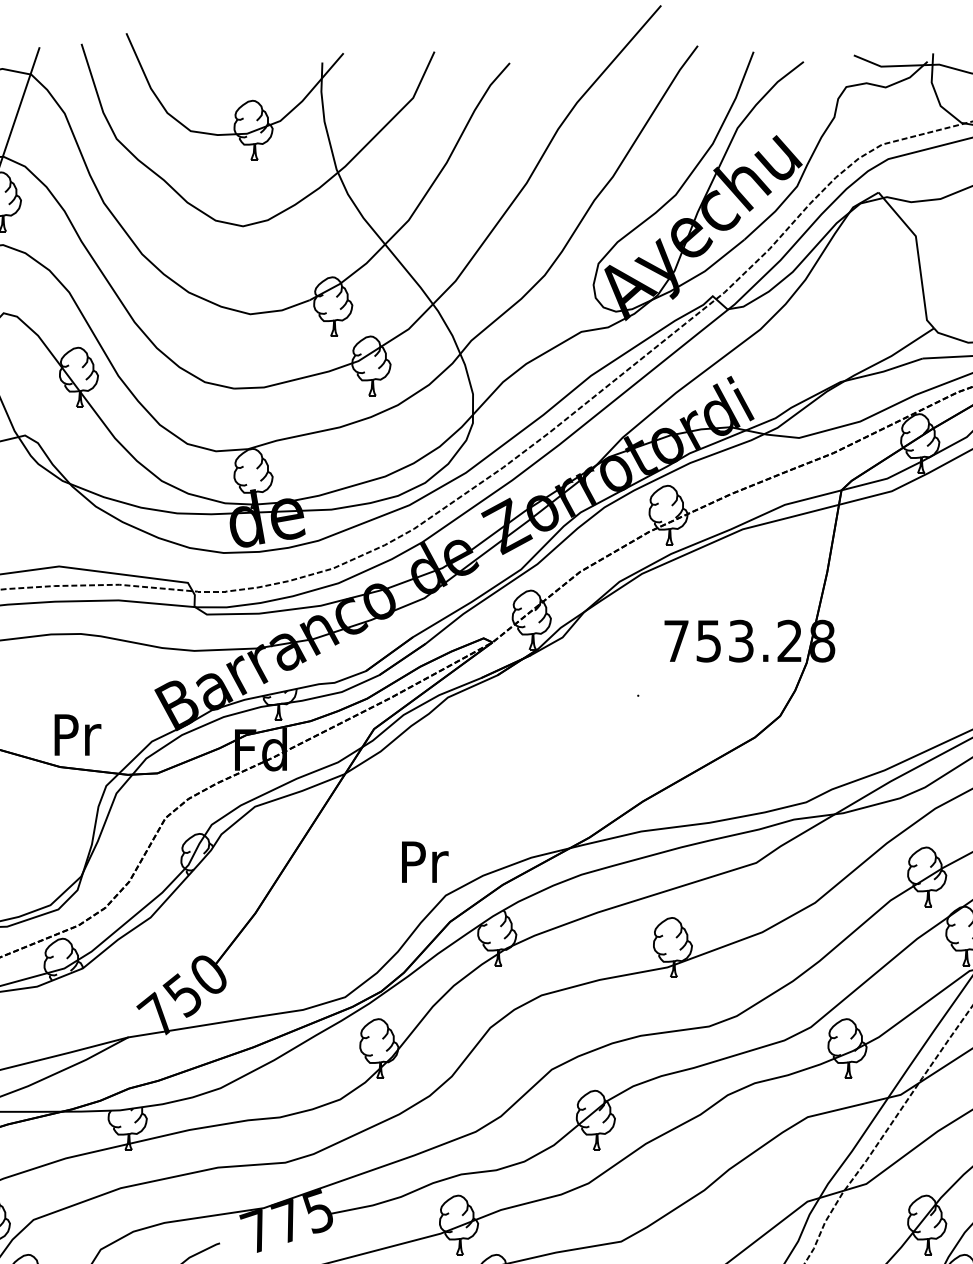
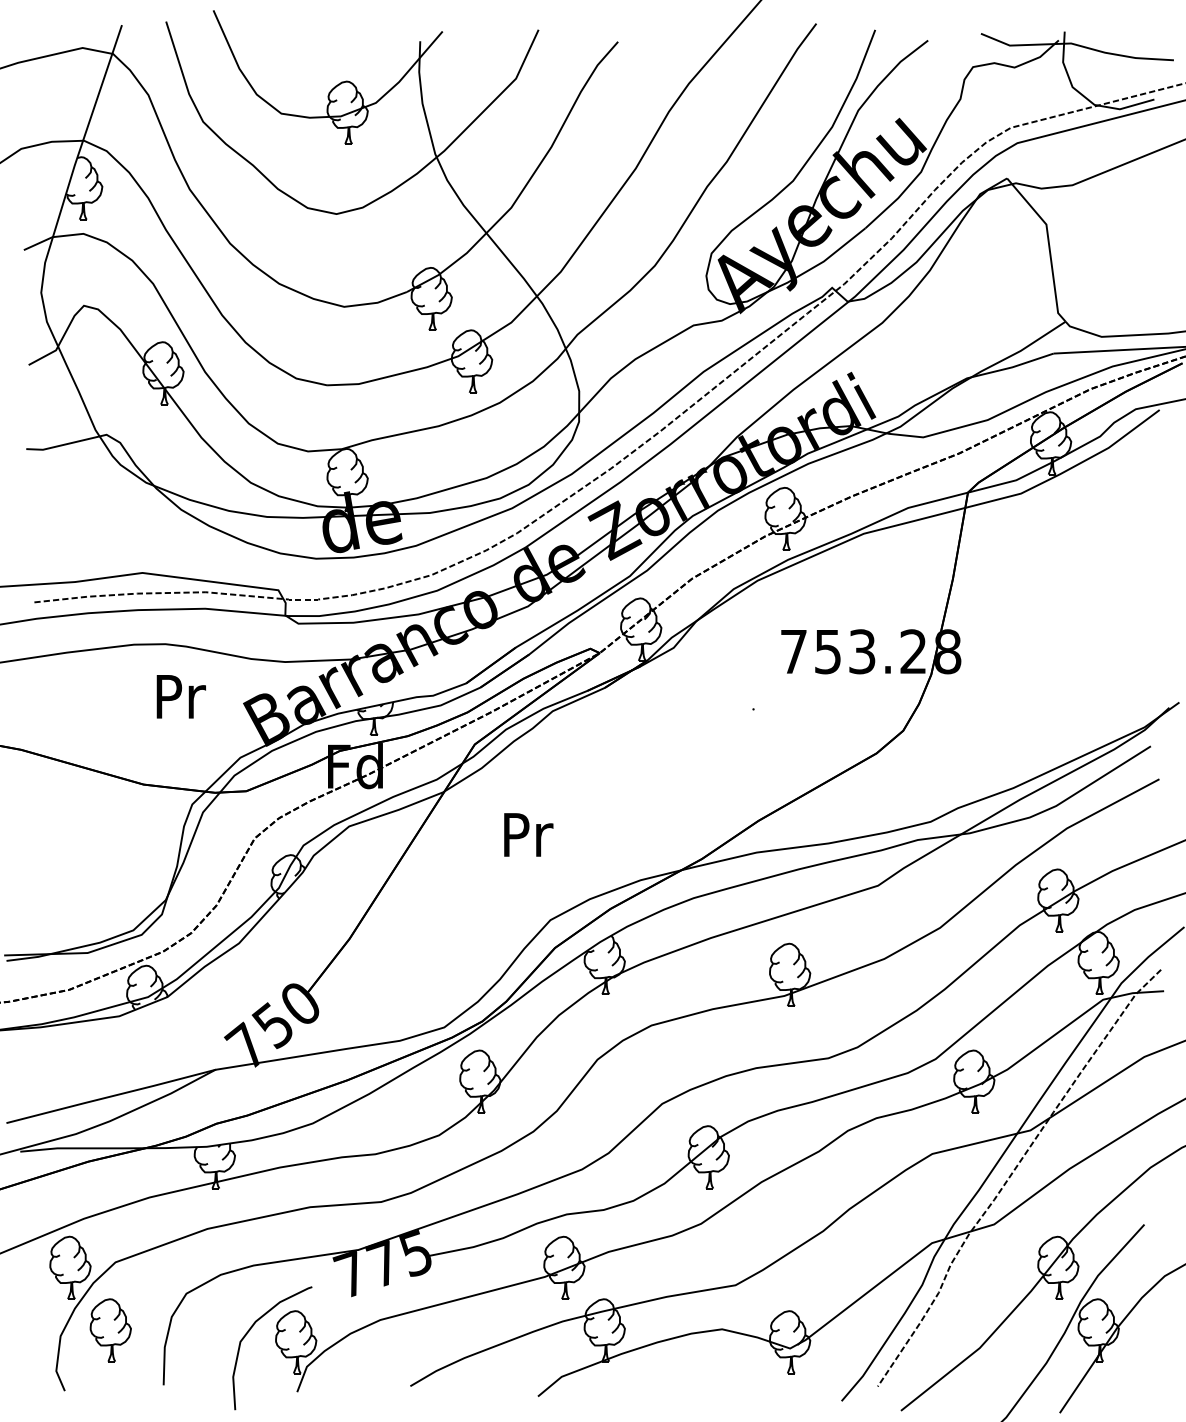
text: (77, 734) -> (180, 696), moved
text: (424, 861) -> (528, 834), moved

